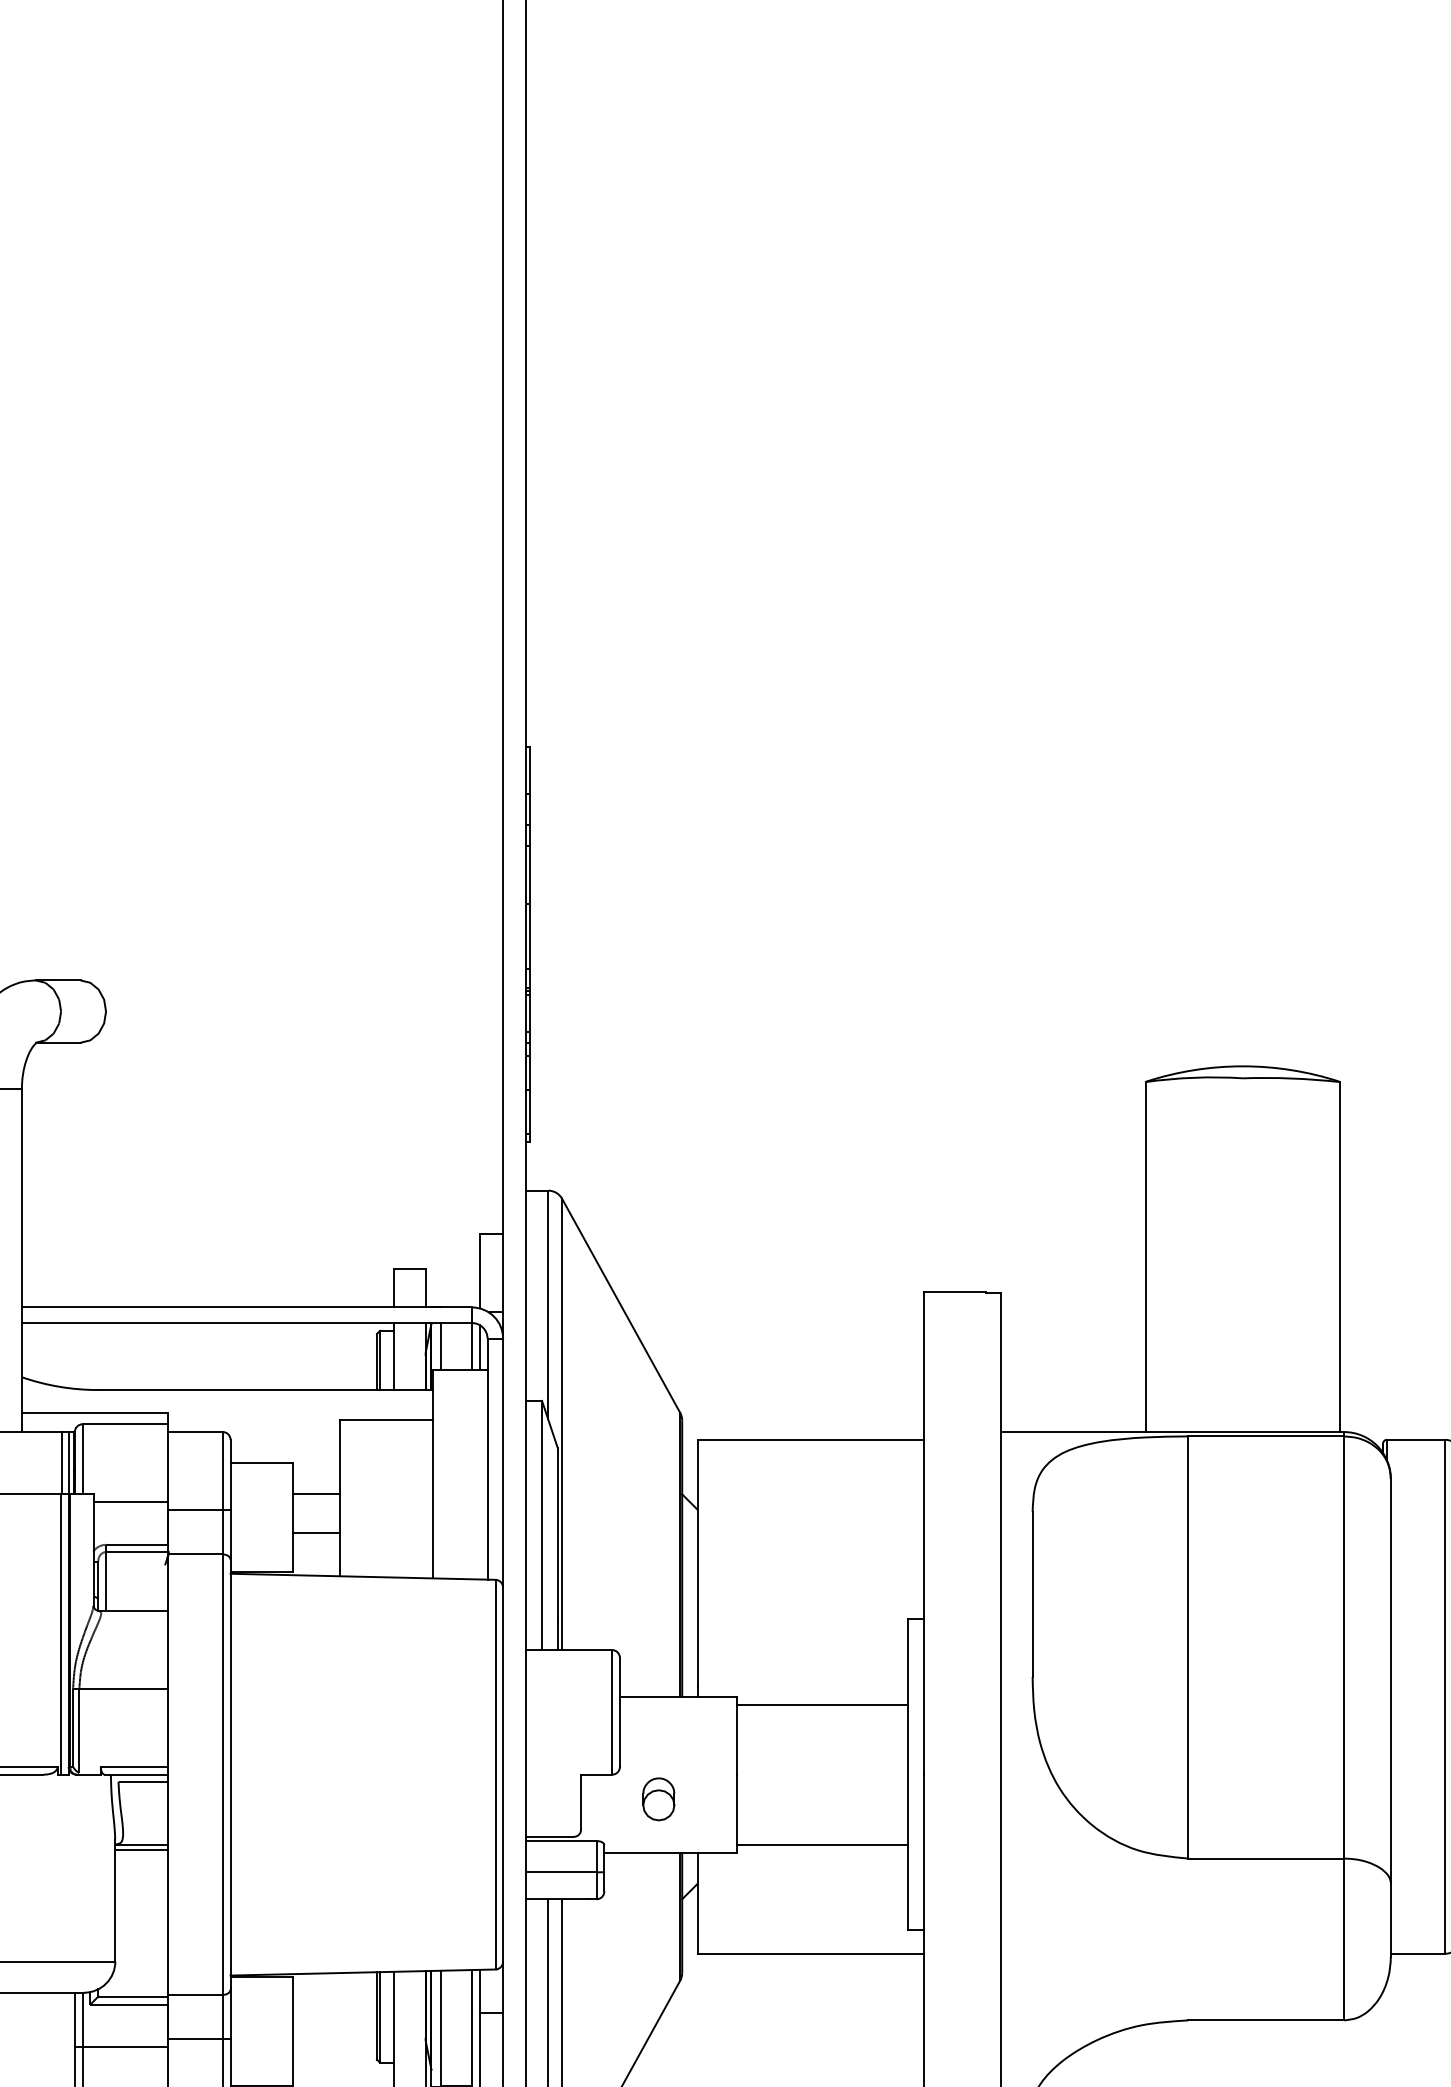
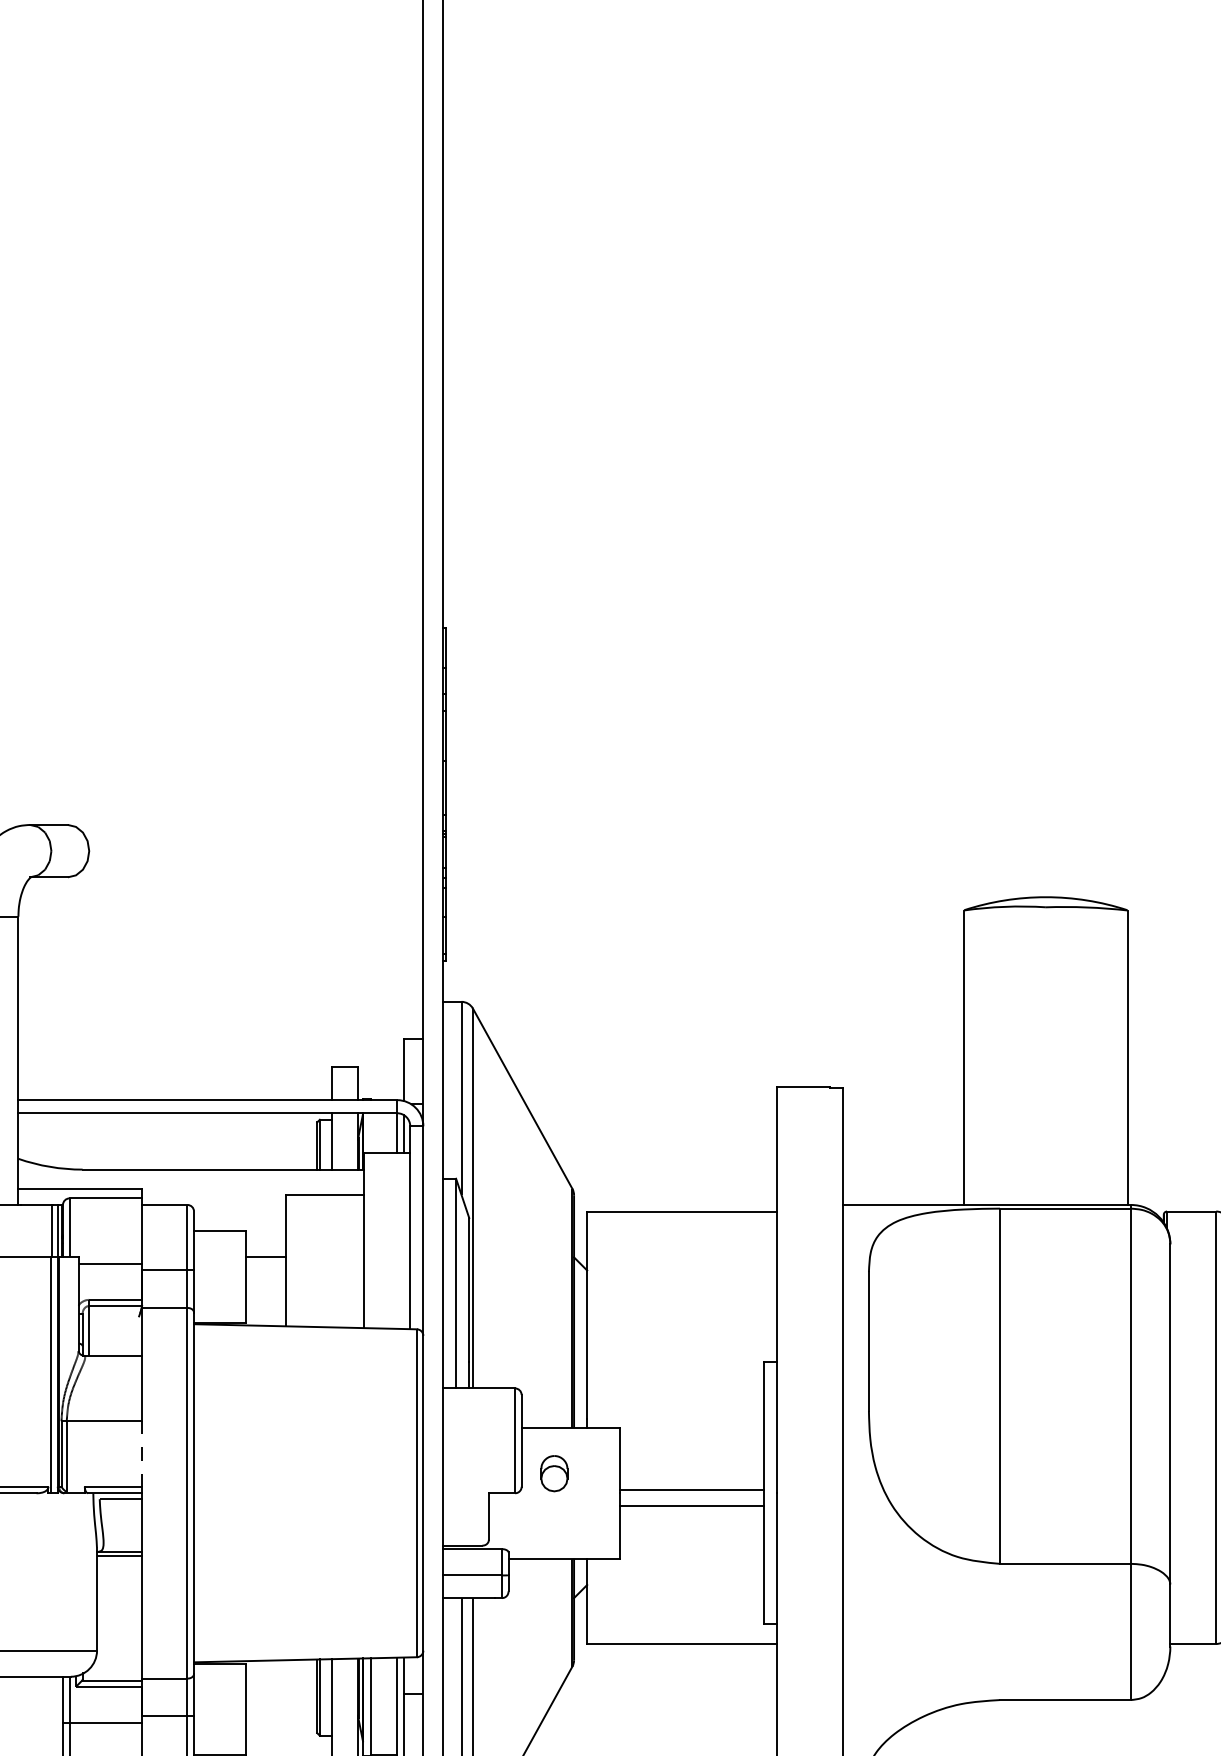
line: (440, 1346) -> (370, 1132), removed
line: (315, 1533) -> (265, 1290), removed
line: (822, 1704) -> (692, 1505), moved
line: (168, 1727) -> (141, 1453), solid -> dashed
part: (658, 1799) -> (554, 1473), moved
line: (822, 1844) -> (692, 1489), moved

